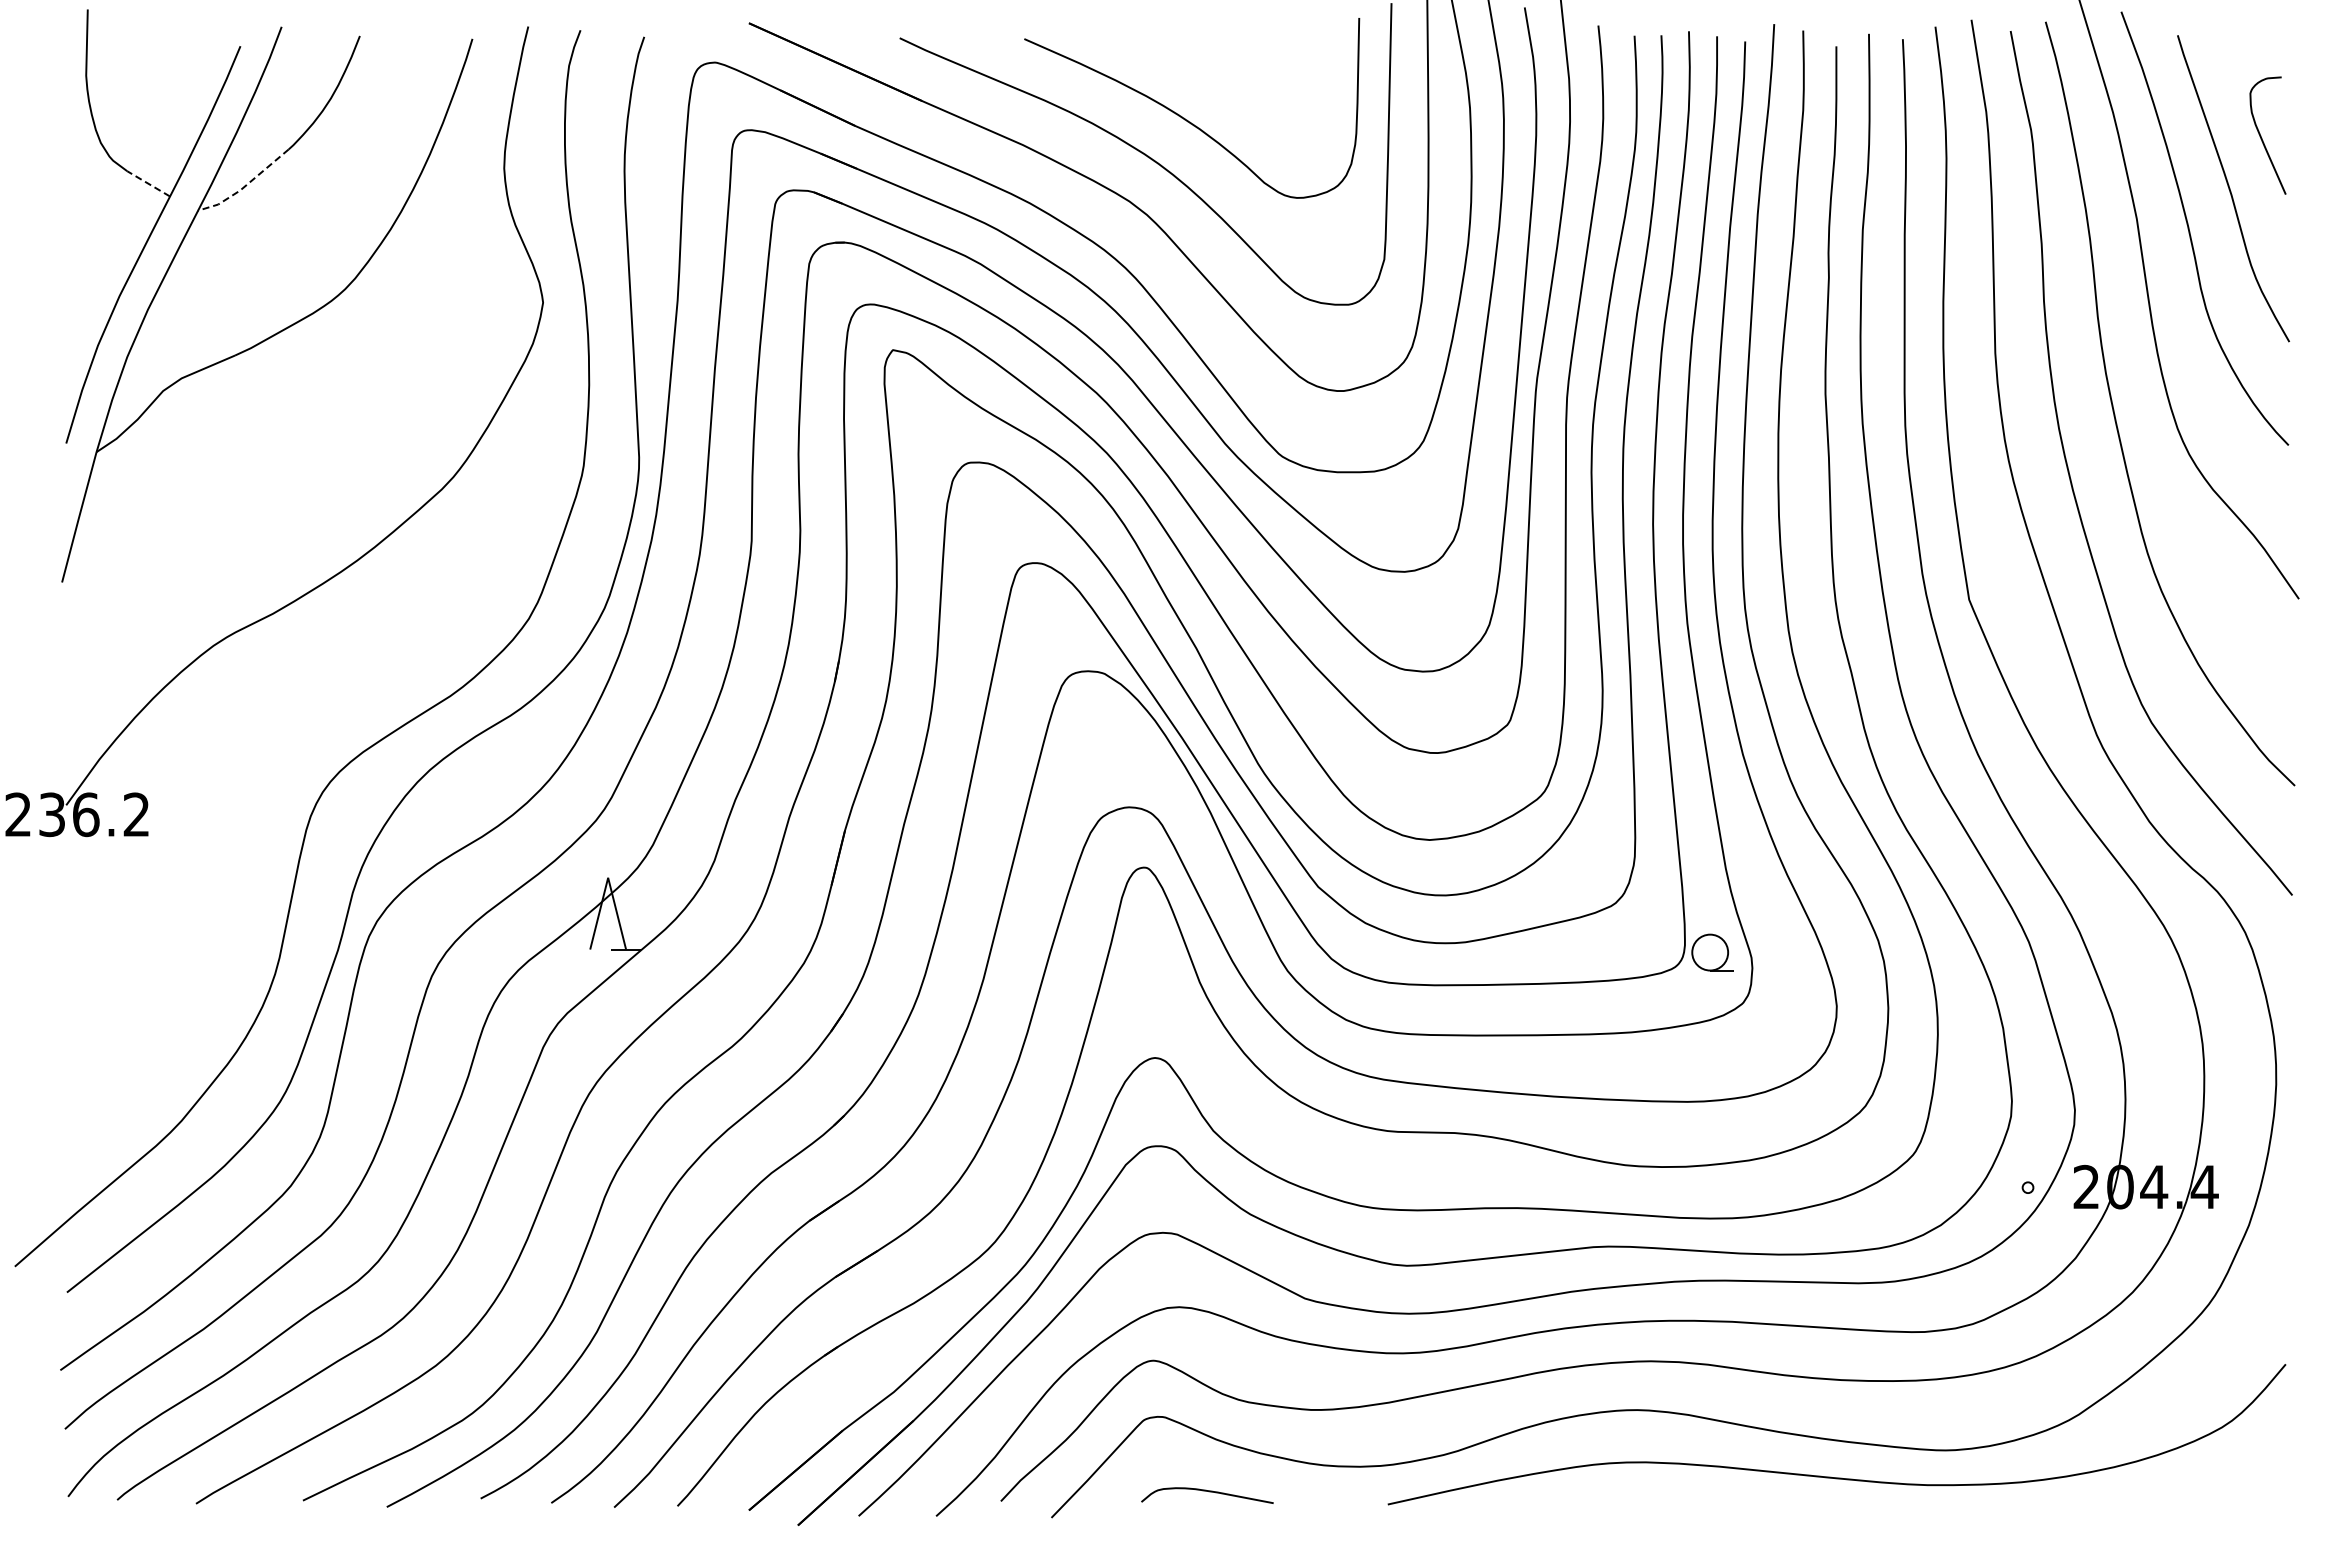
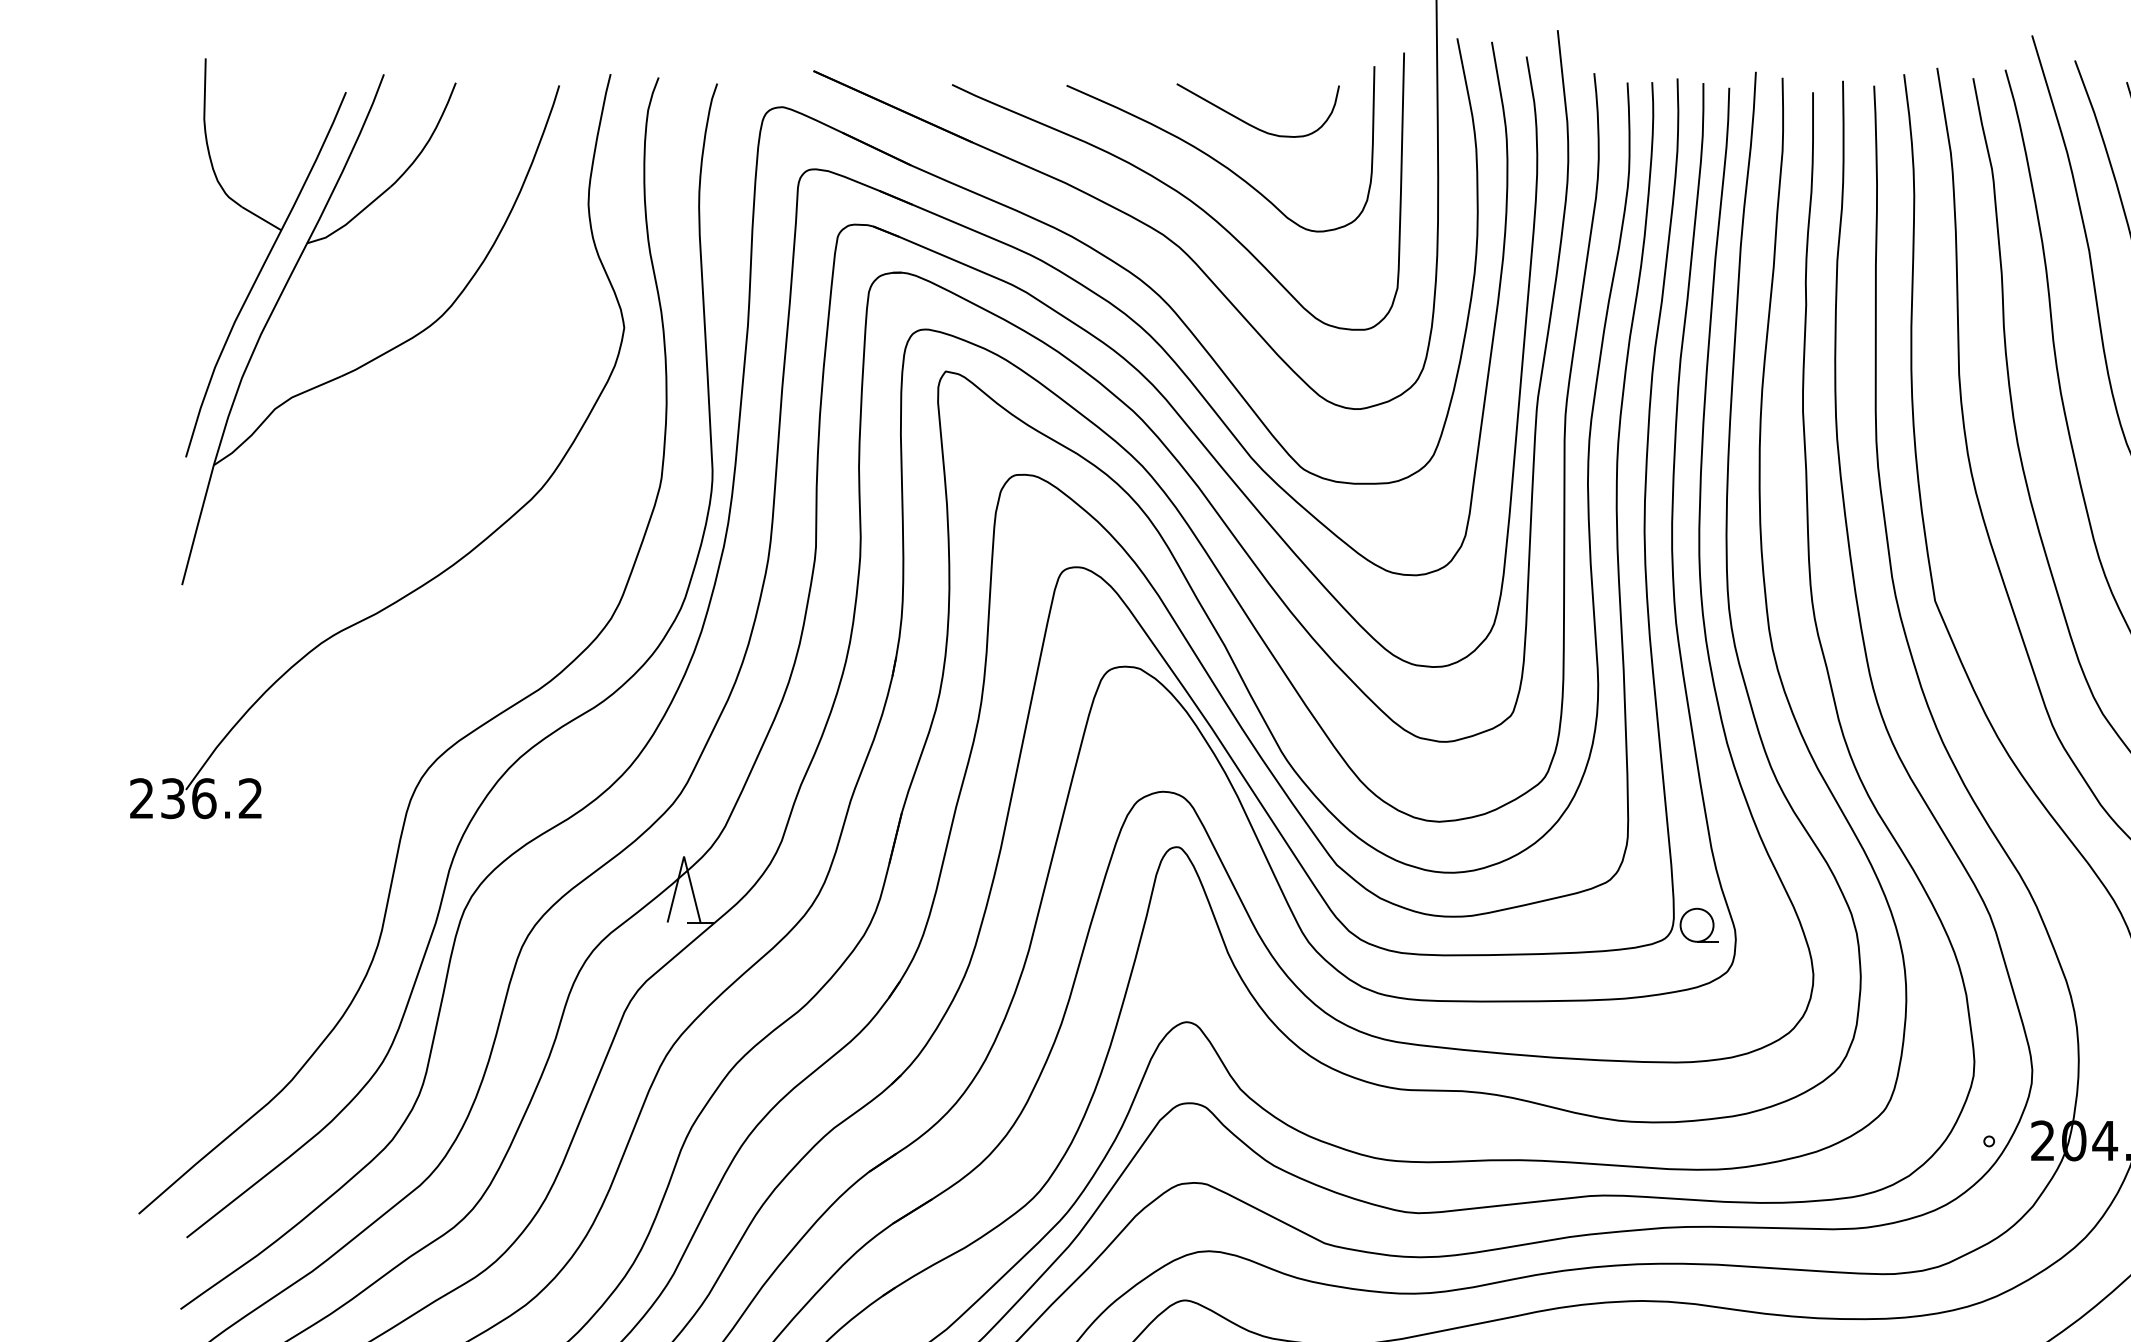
curve: (1225, 81) -> (1251, 124), added
line: (148, 183) -> (261, 218), dashed -> solid
line: (245, 186) -> (350, 221), dashed -> solid

